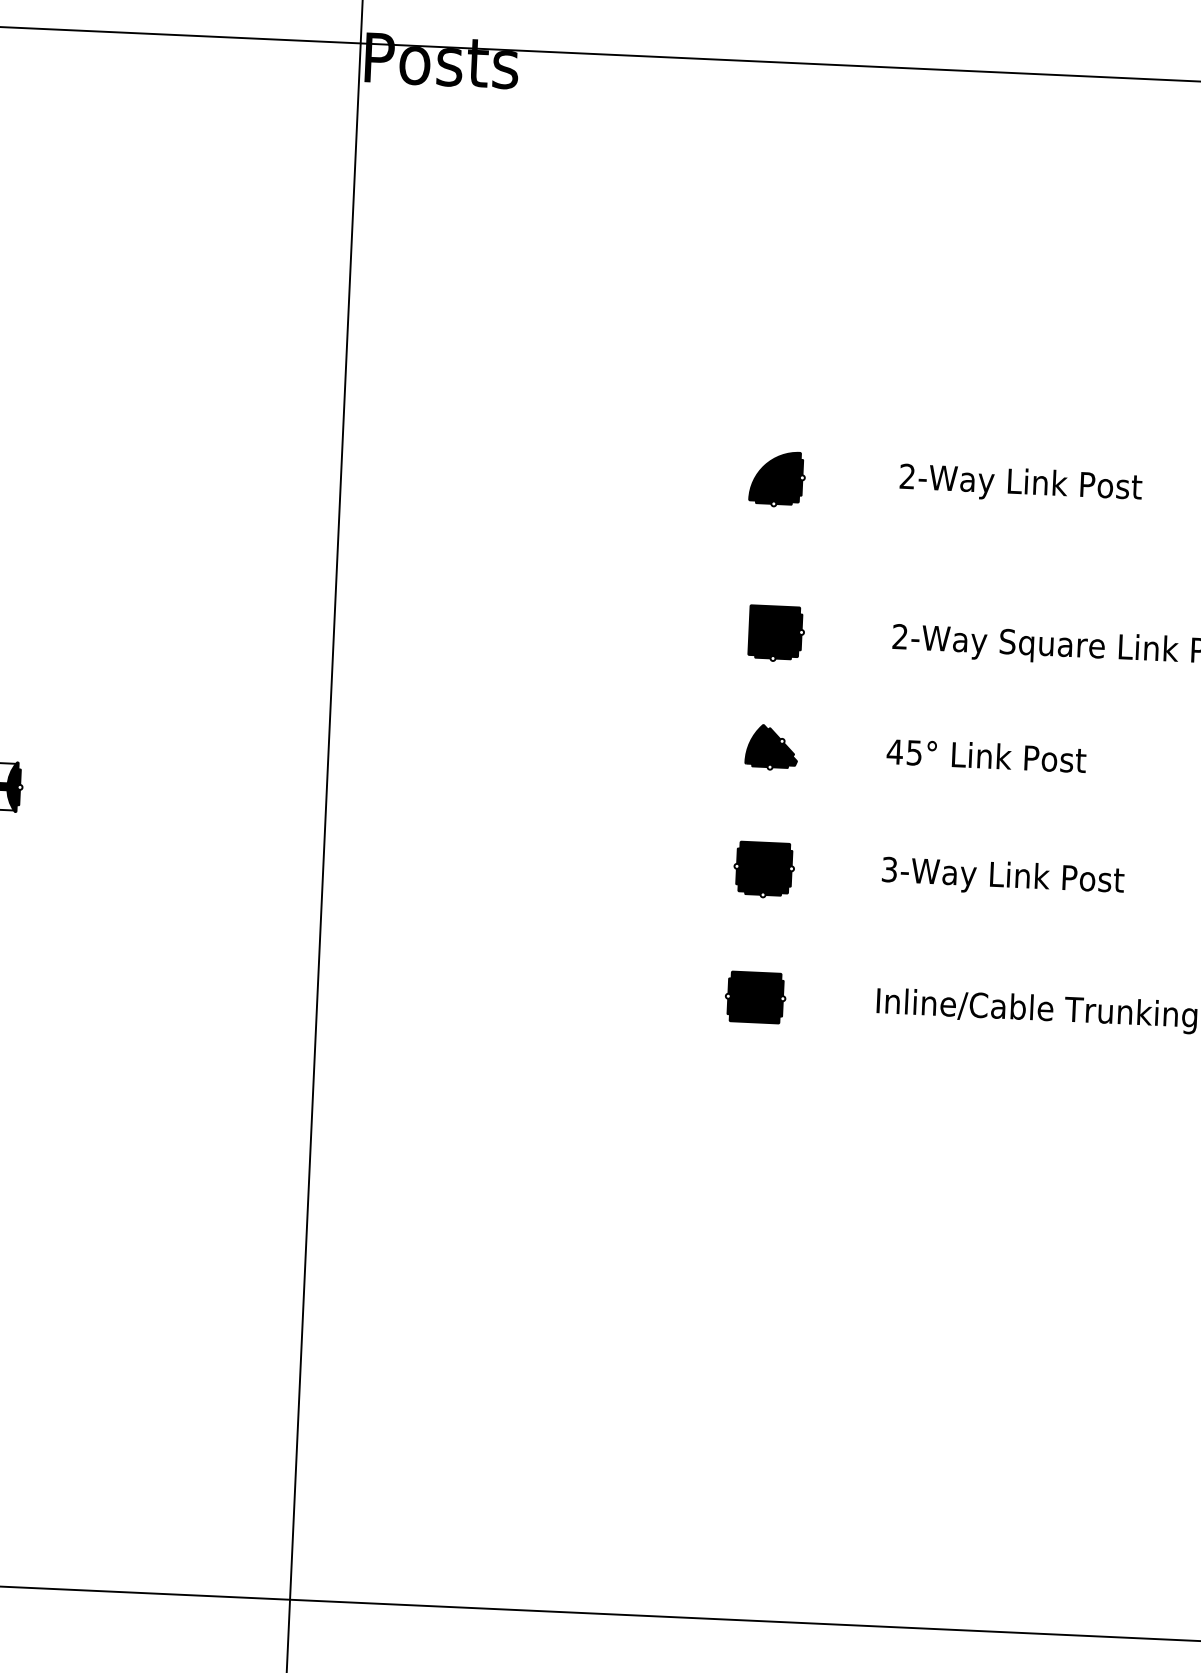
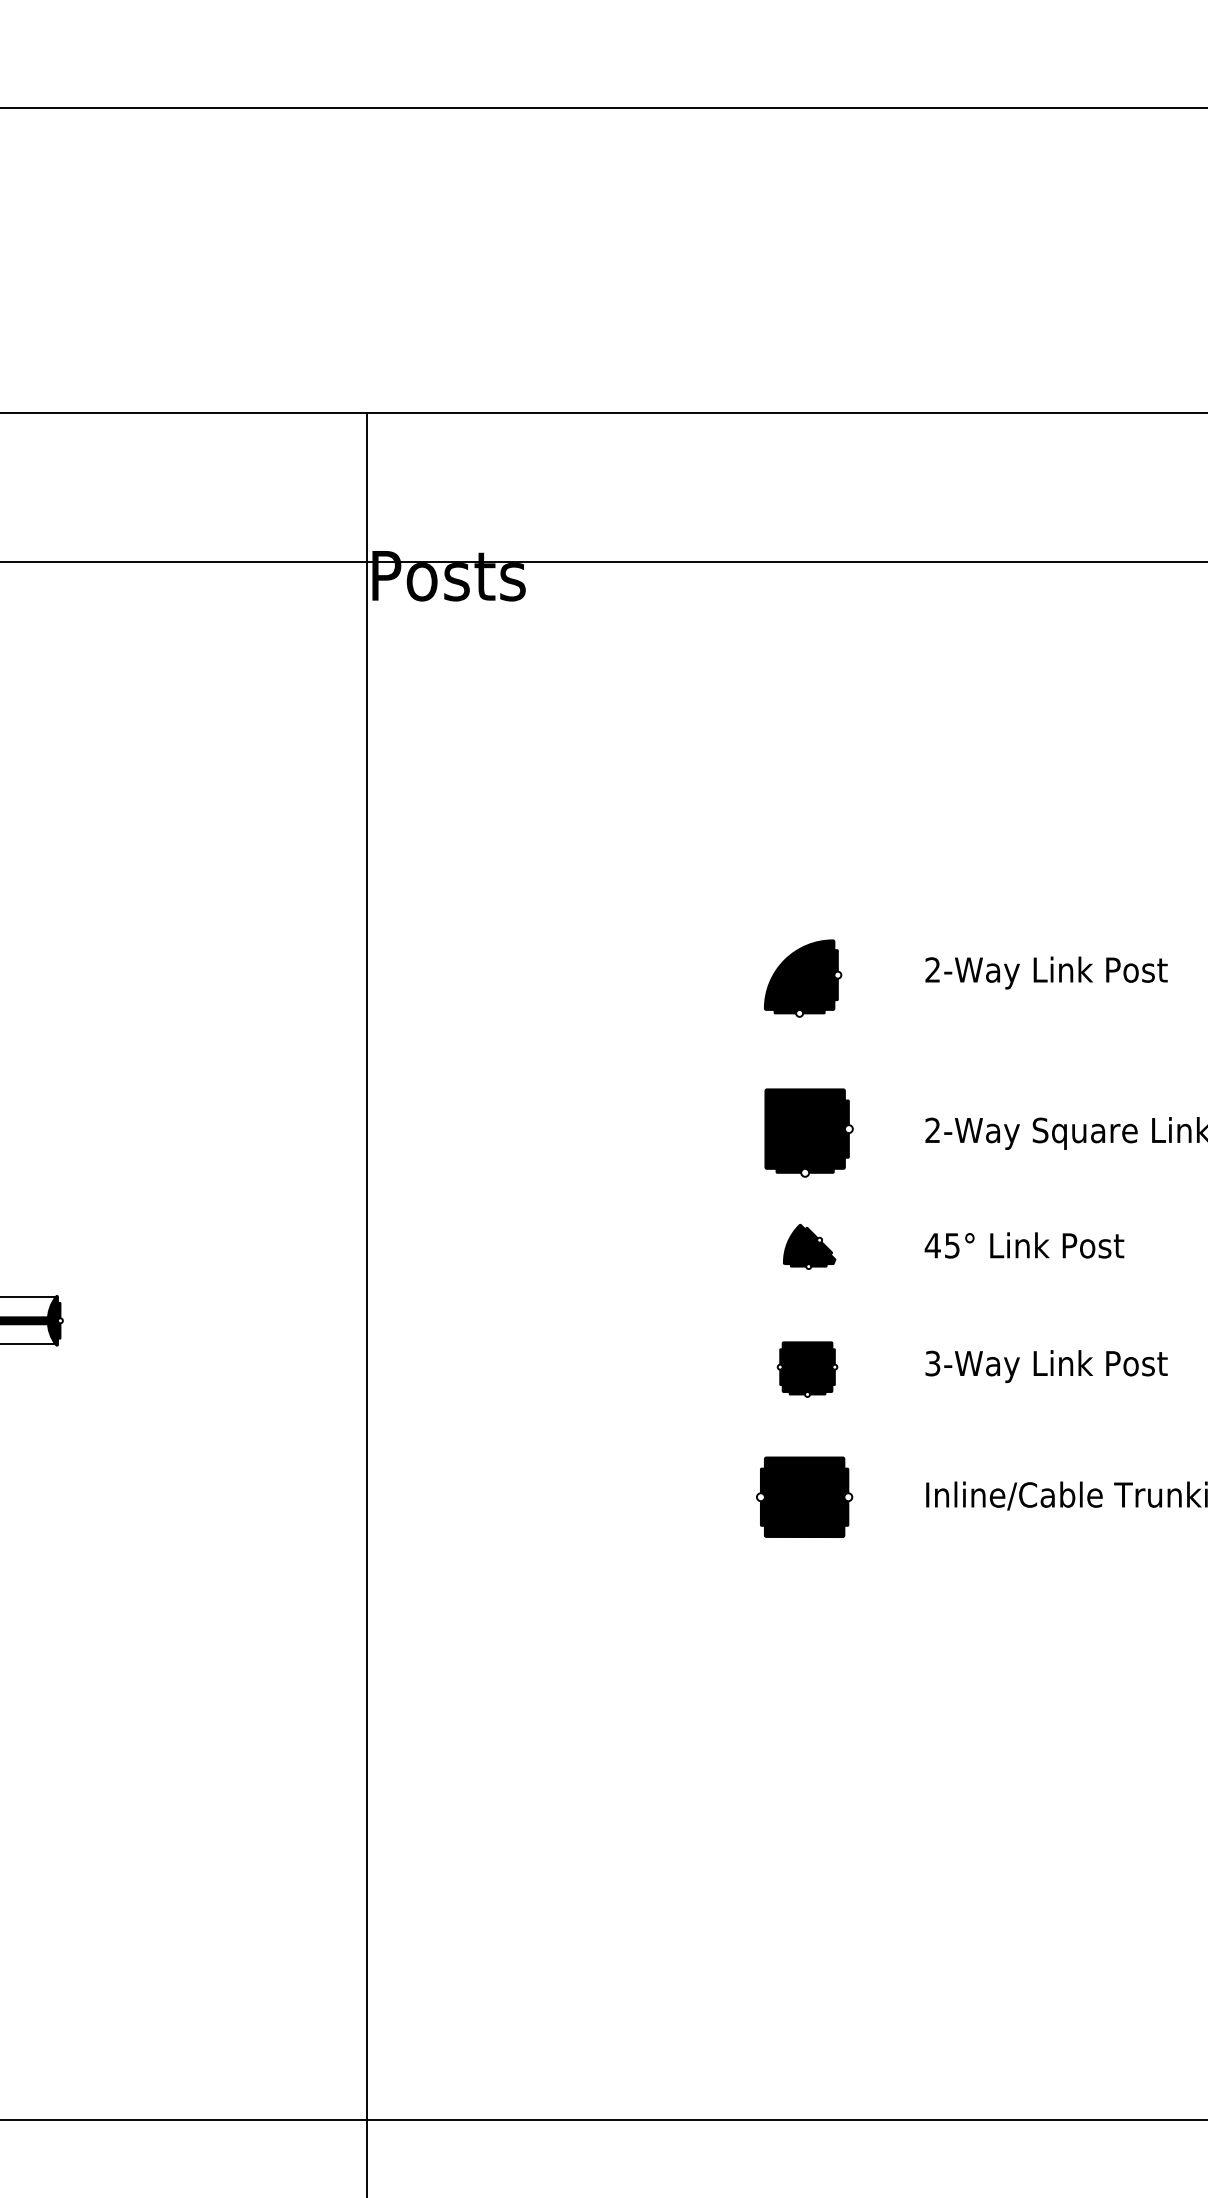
part: (776, 479) -> (802, 978), size x1.4
part: (776, 633) -> (809, 1132), size x1.6
part: (755, 997) -> (804, 1497), size x1.6

